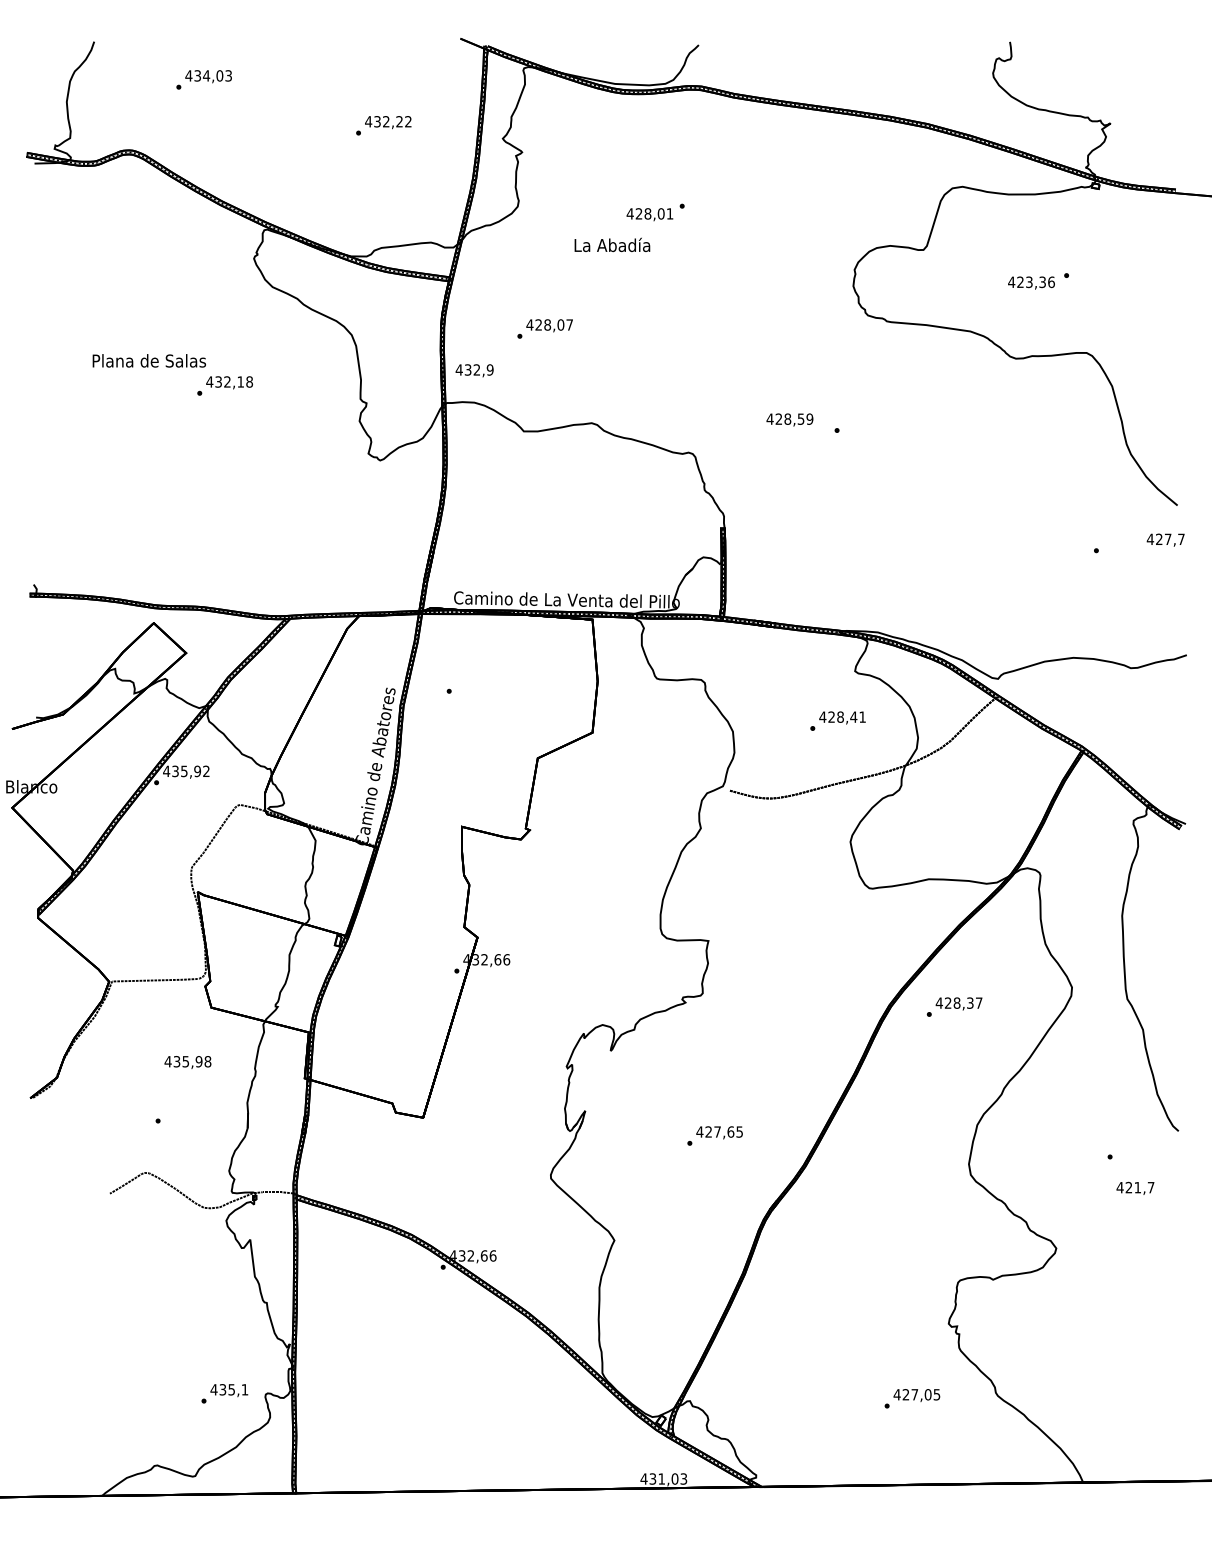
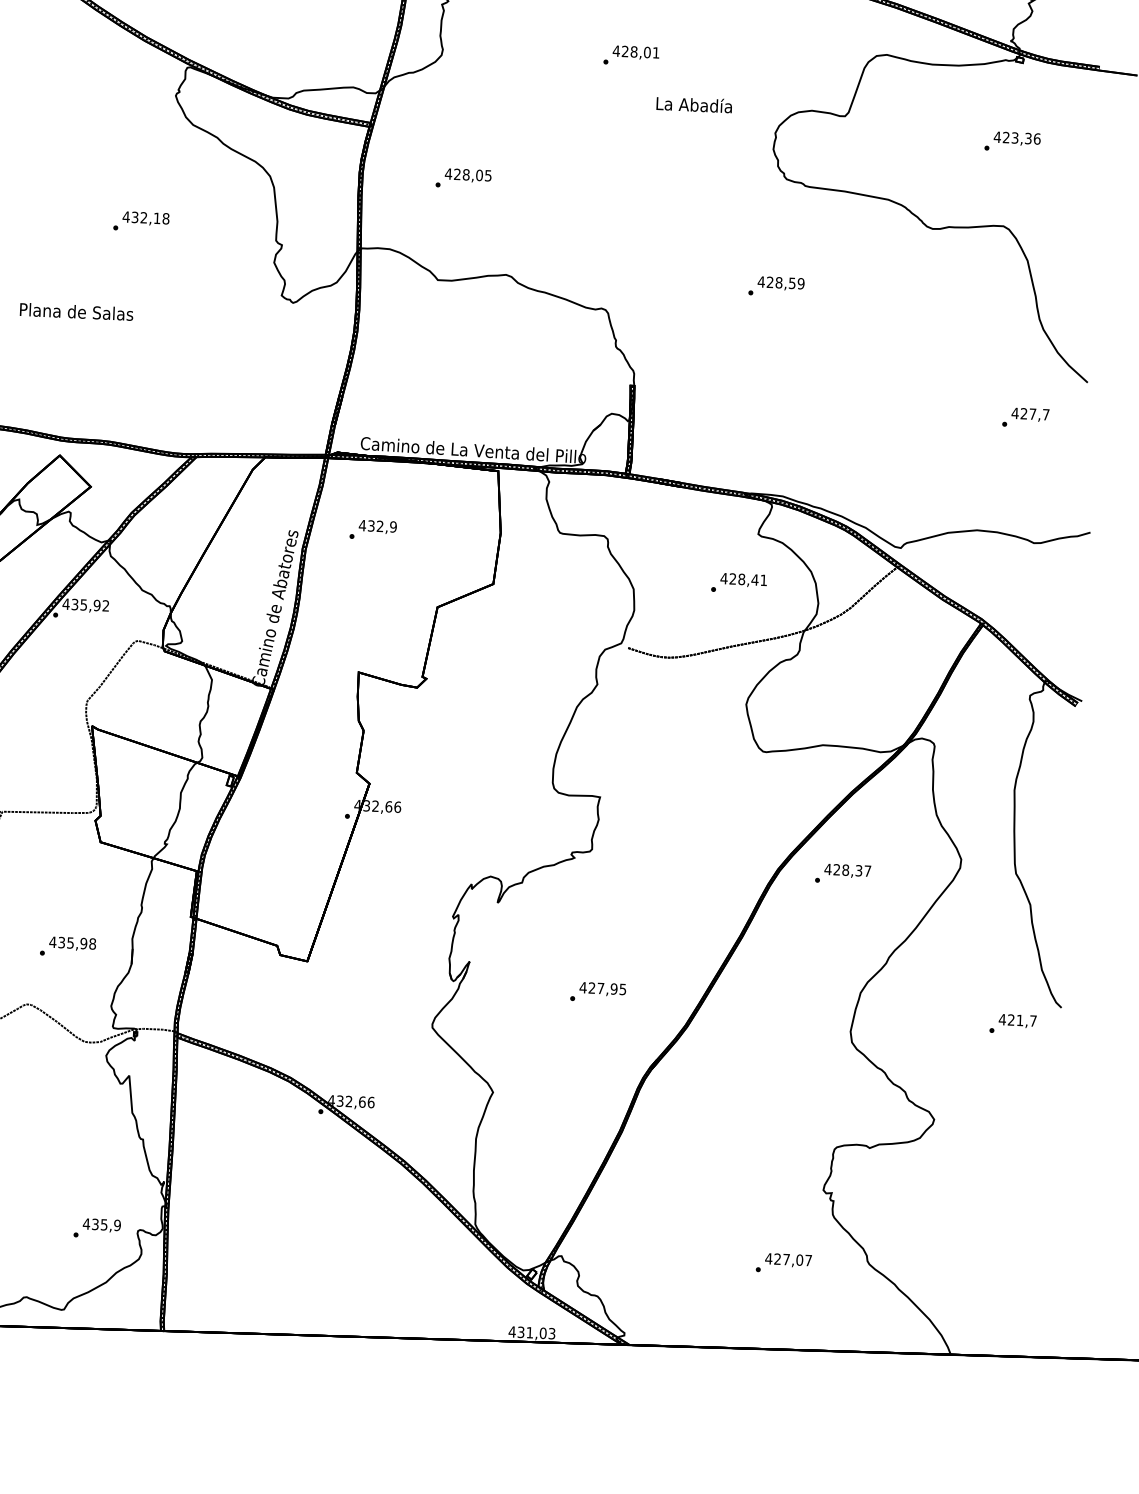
text: (649, 214) -> (635, 52), moved
text: (612, 244) -> (694, 104), moved
text: (1031, 282) -> (1017, 138), moved
text: (569, 324) -> (488, 175), 428,07 -> 428,05
text: (148, 360) -> (75, 311), moved
text: (474, 370) -> (377, 526), moved
text: (789, 419) -> (780, 283), moved
text: (1165, 539) -> (1030, 414), moved
text: (187, 1062) -> (72, 943), moved
text: (730, 1131) -> (613, 988), 427,65 -> 427,95
text: (1135, 1187) -> (1017, 1020), moved
text: (244, 1389) -> (117, 1225), 435,1 -> 435,9
text: (936, 1394) -> (808, 1260), 427,05 -> 427,07

